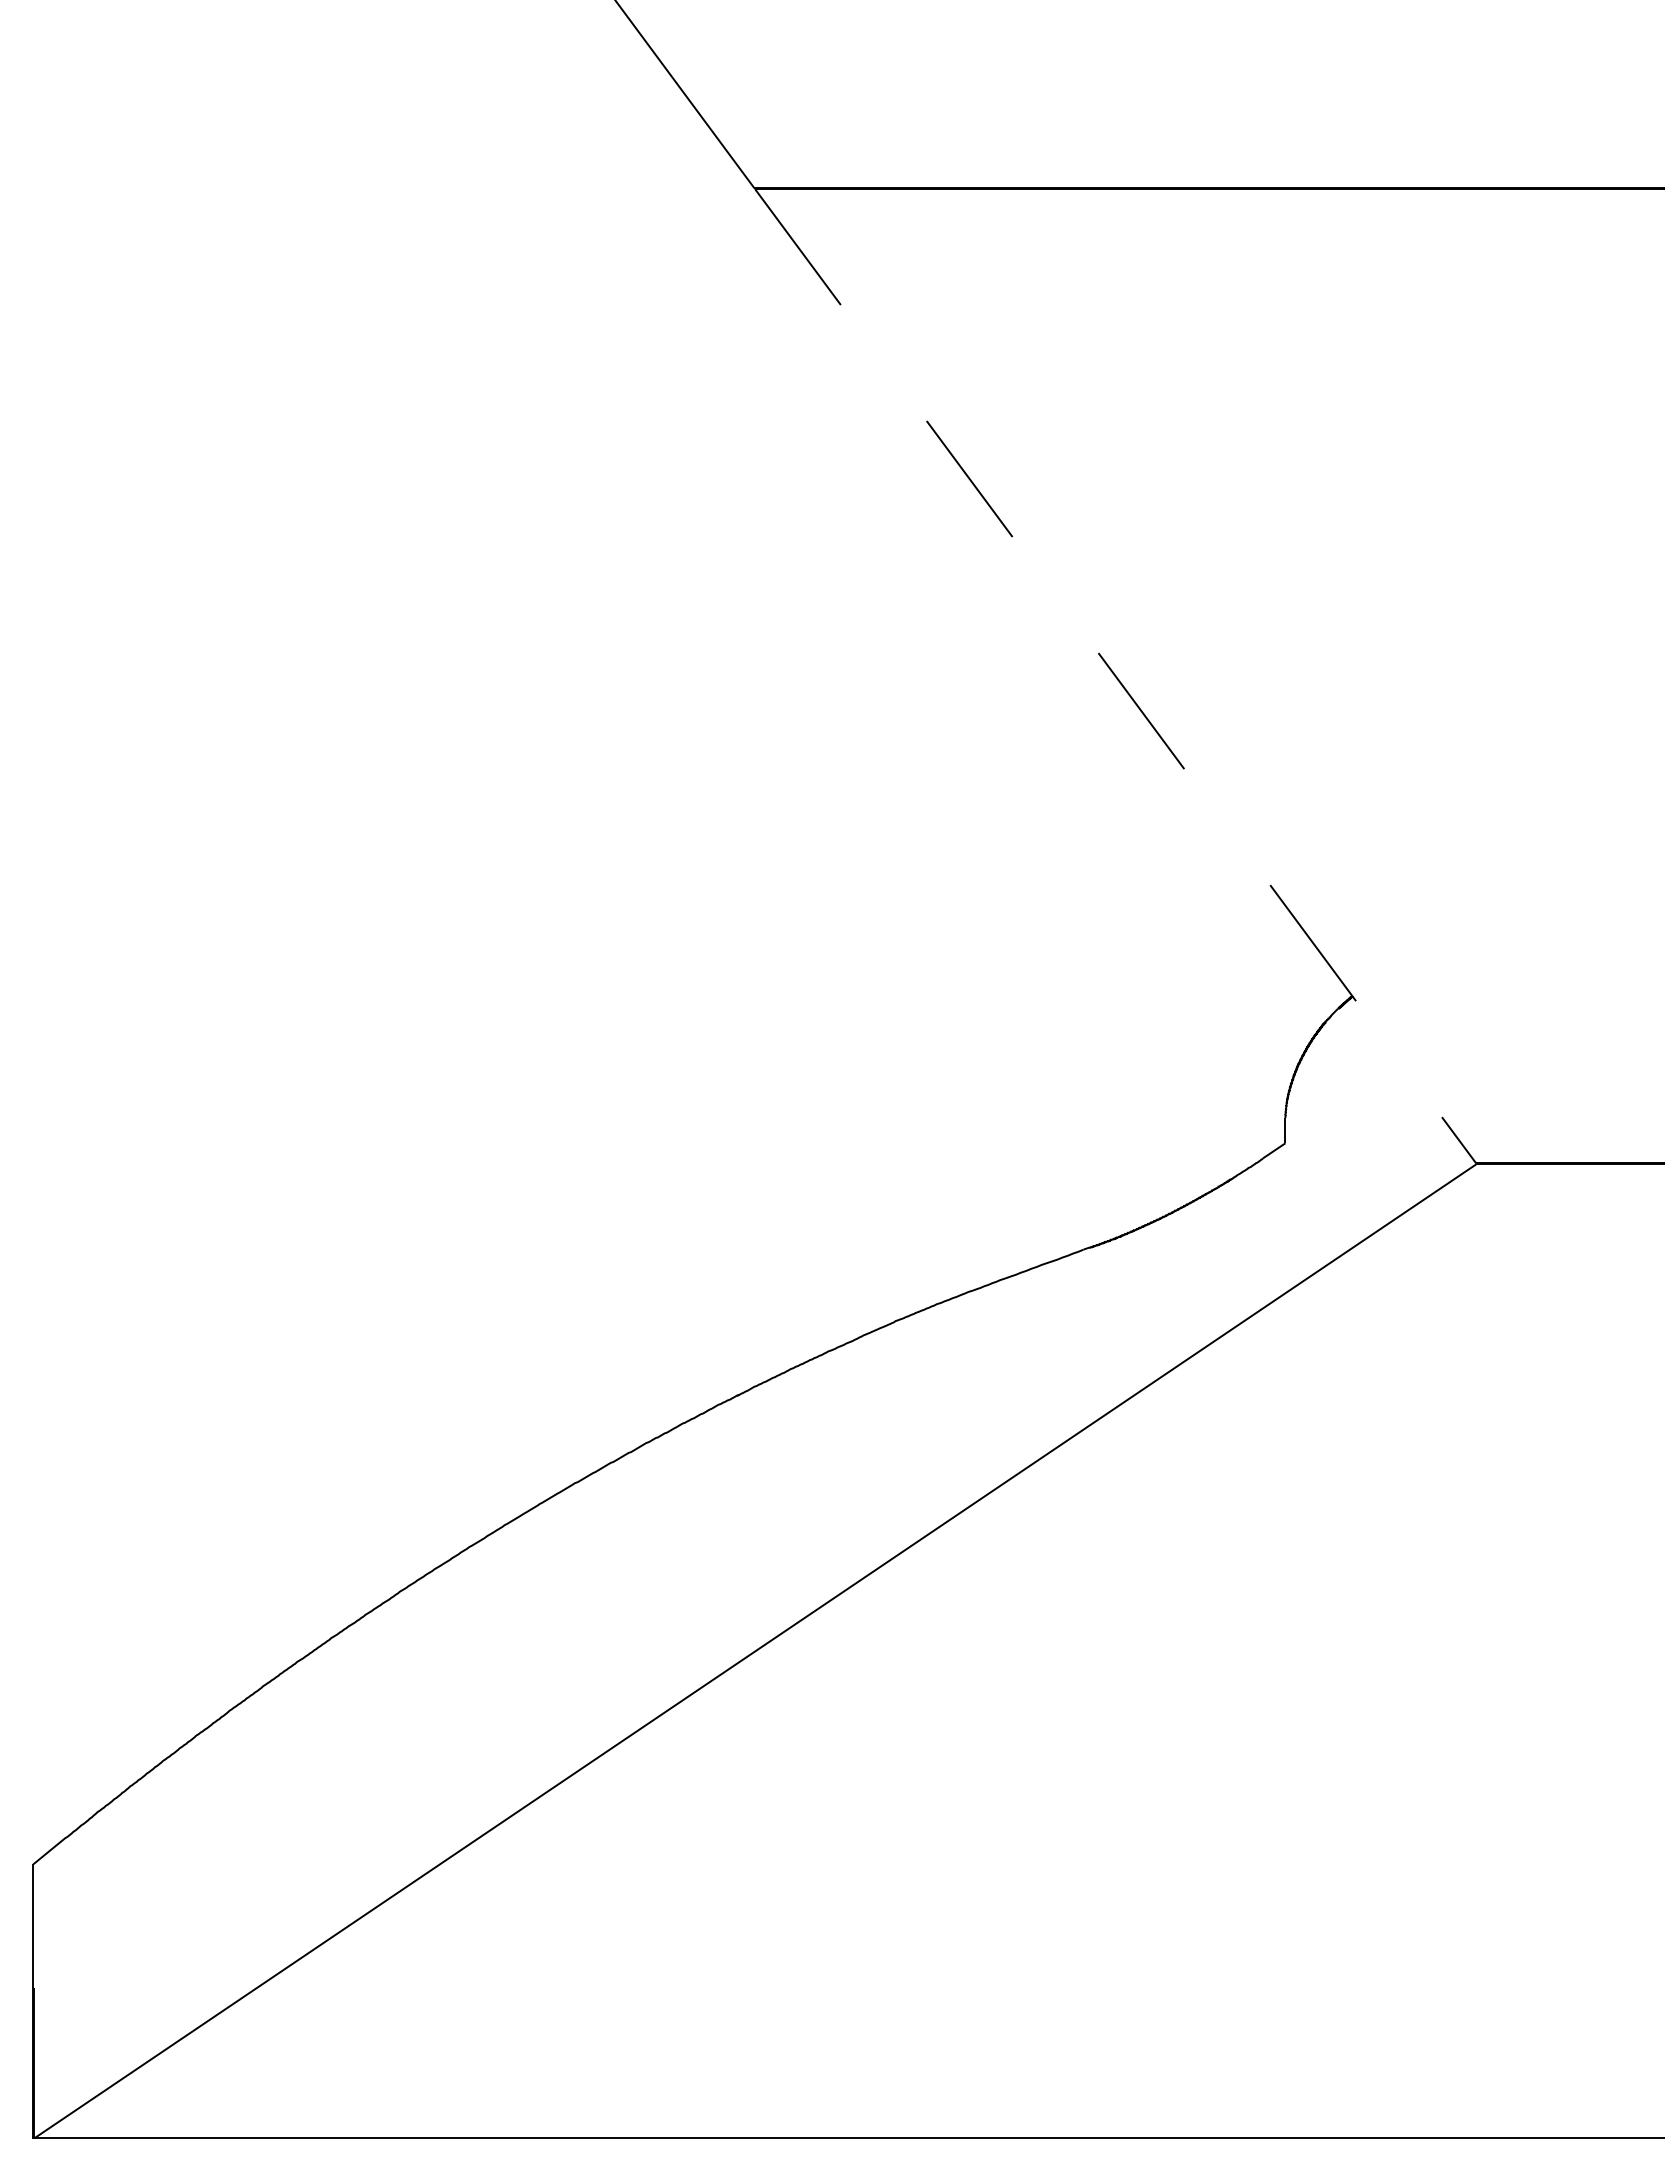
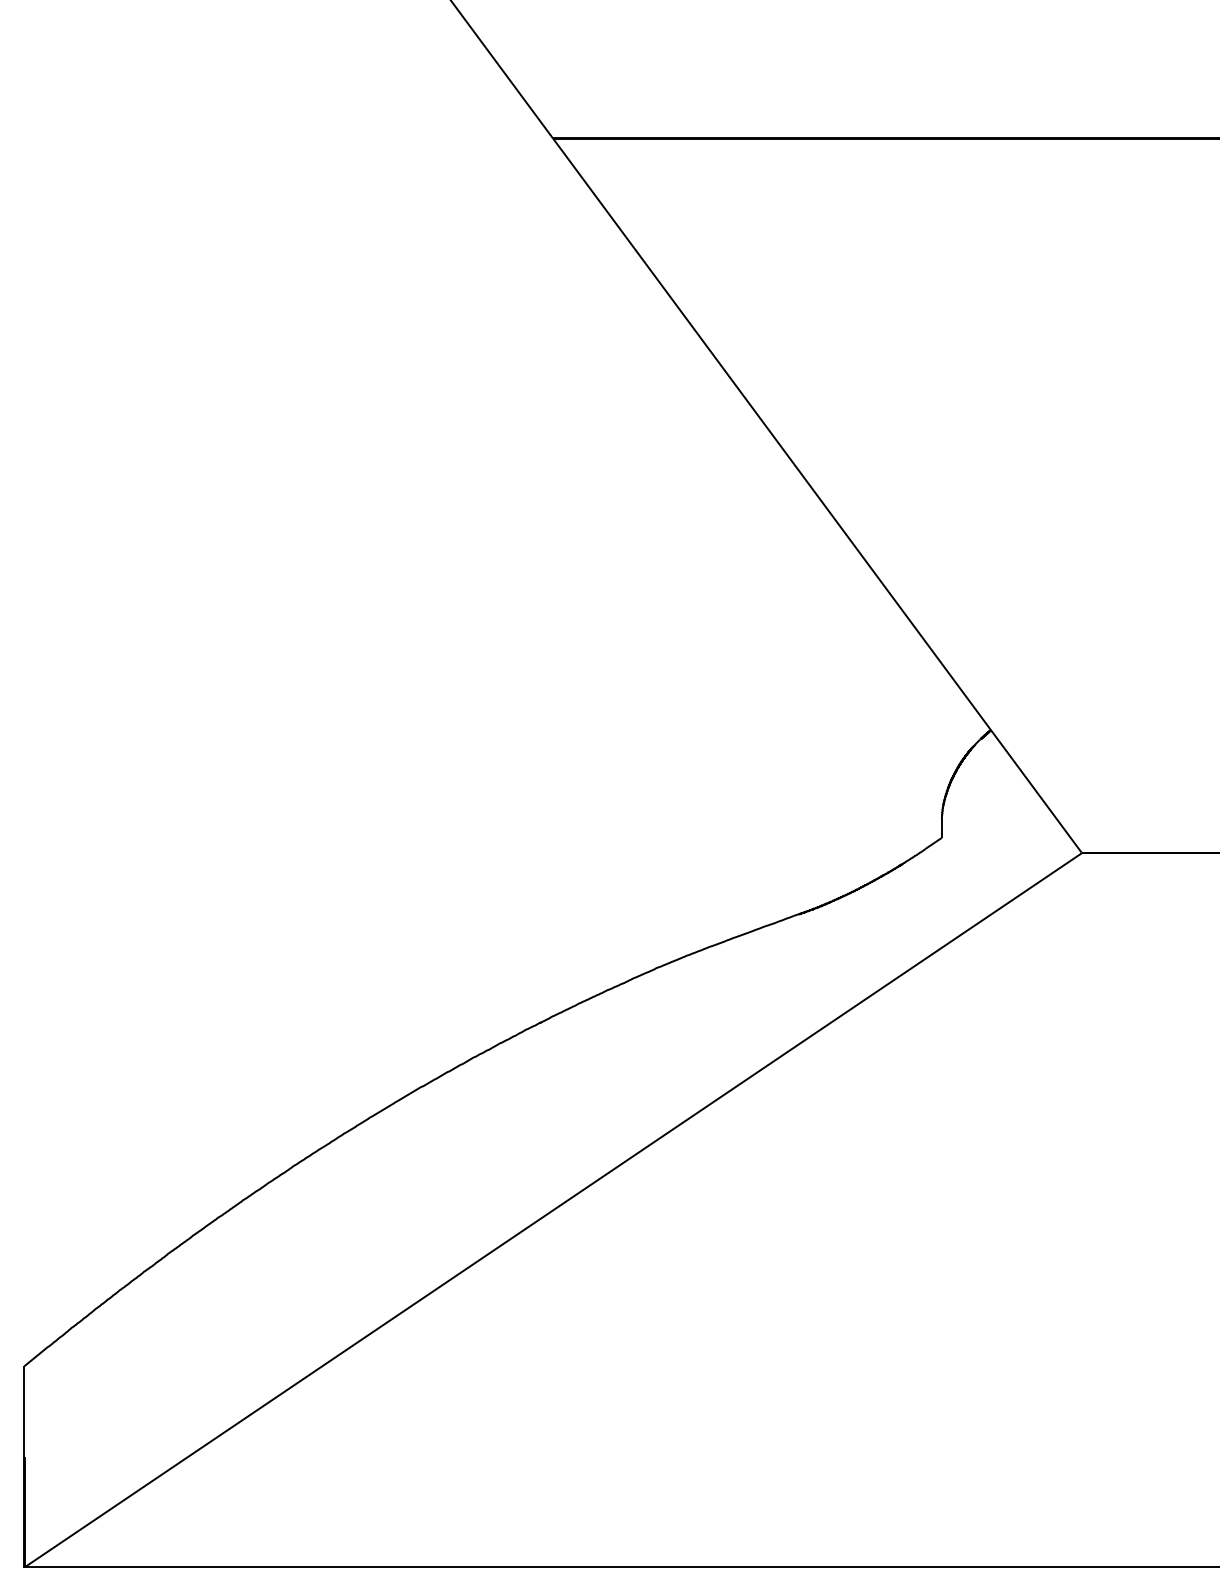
line: (1115, 676) -> (817, 495), dashed -> solid

